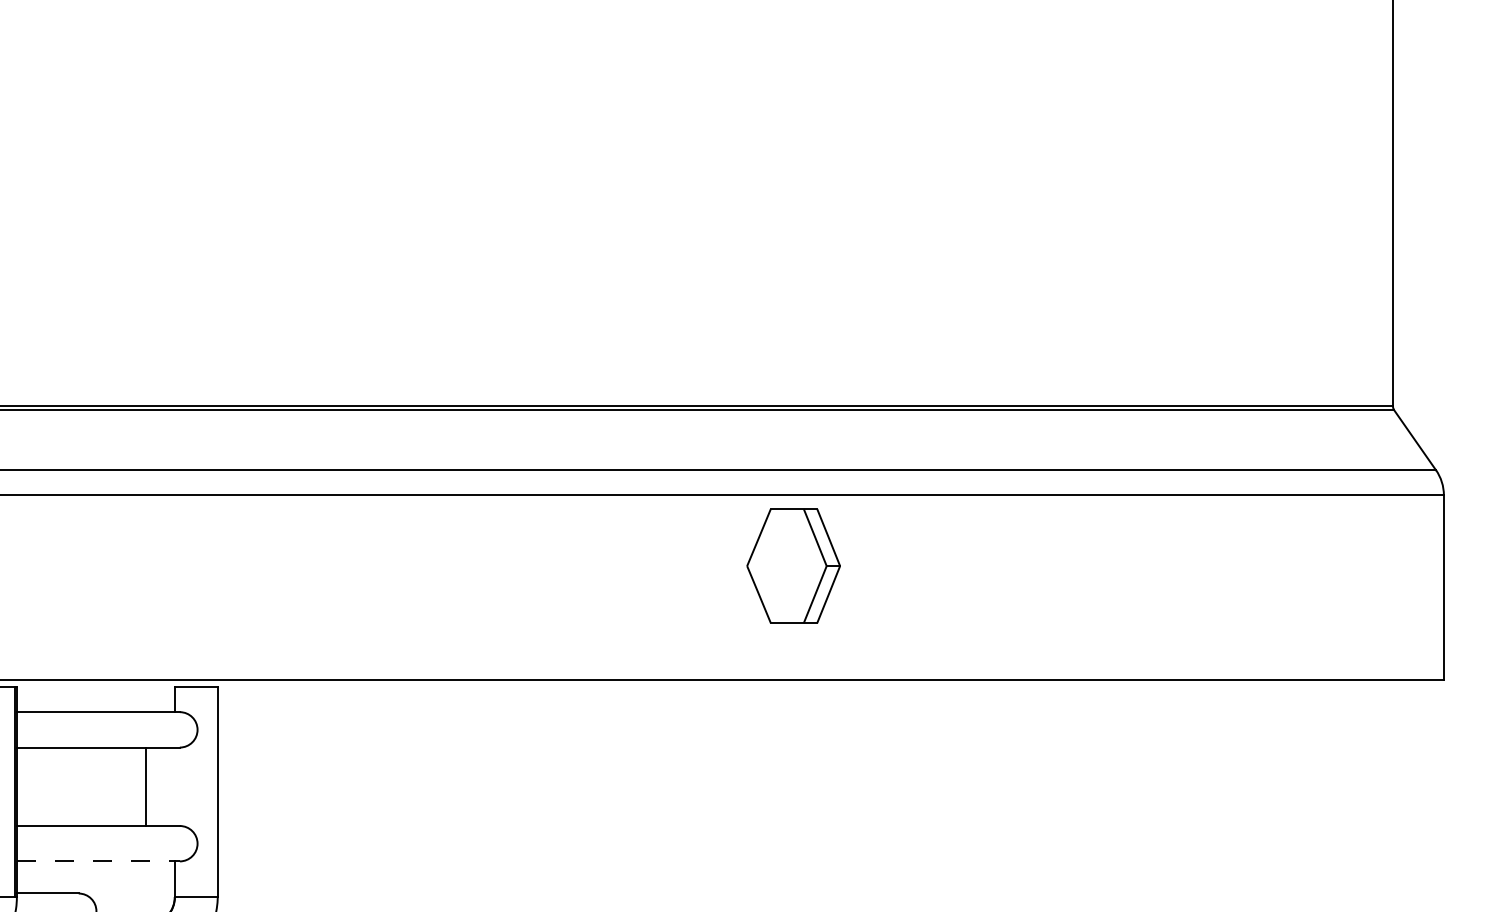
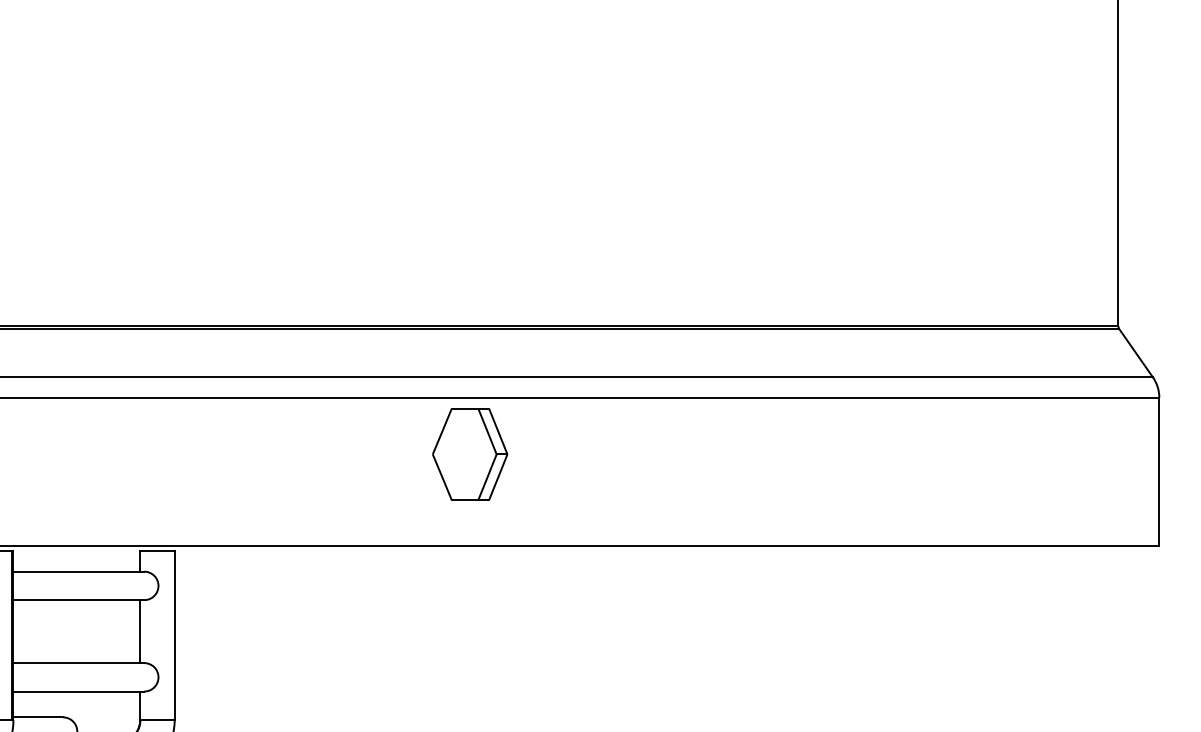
part: (793, 565) -> (470, 453), moved
line: (145, 786) -> (139, 631), moved
line: (98, 861) -> (78, 691), dashed -> solid

